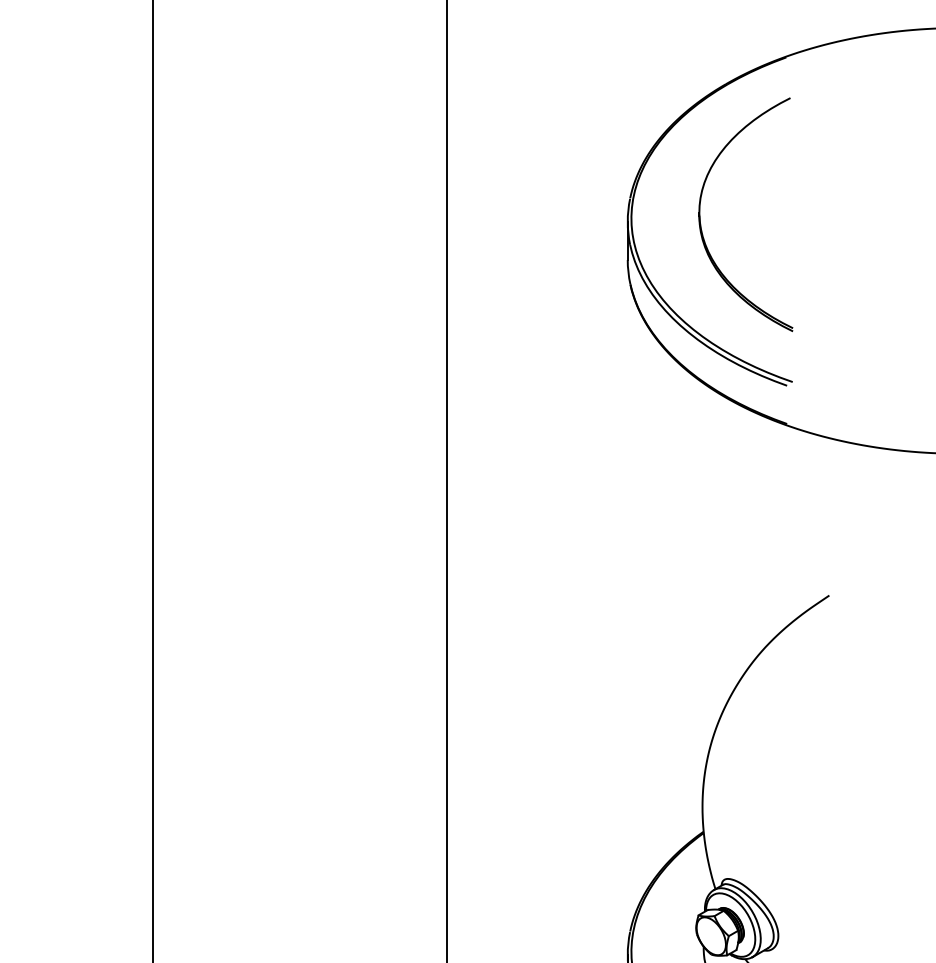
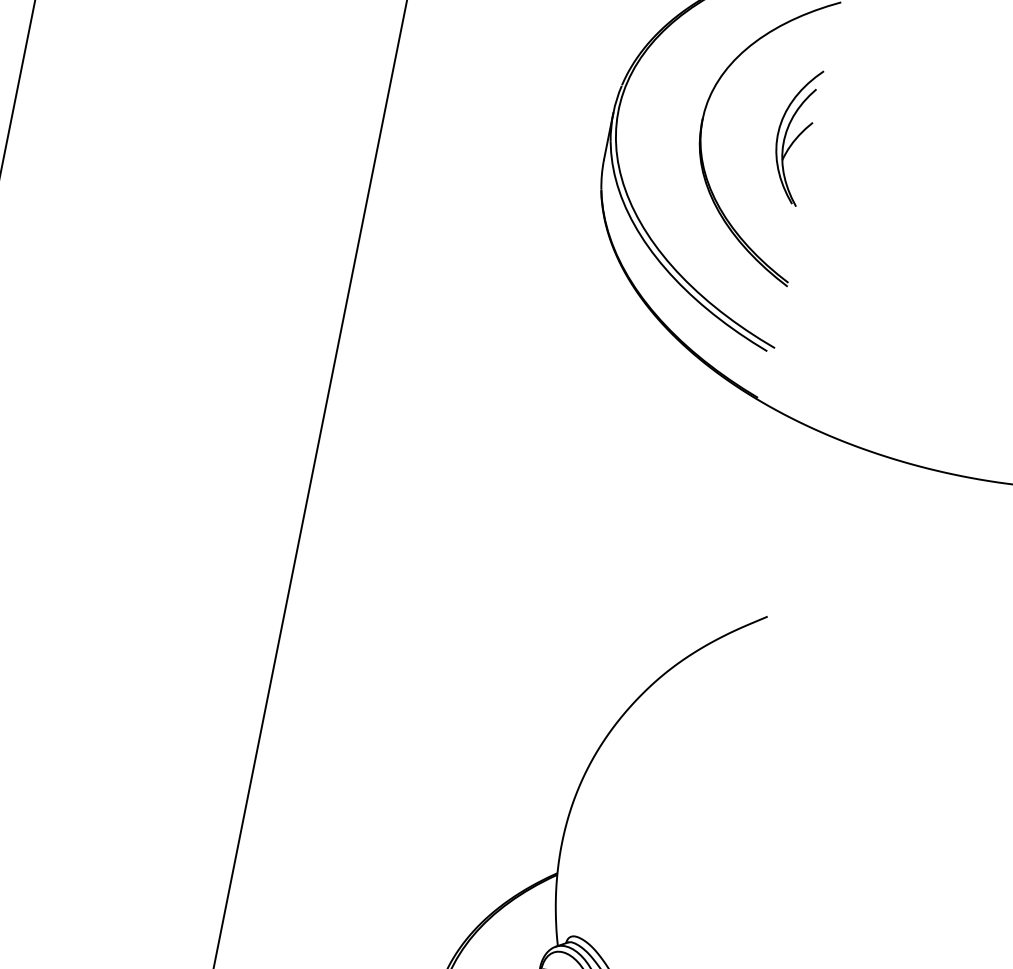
part: (773, 211) -> (793, 136), added

